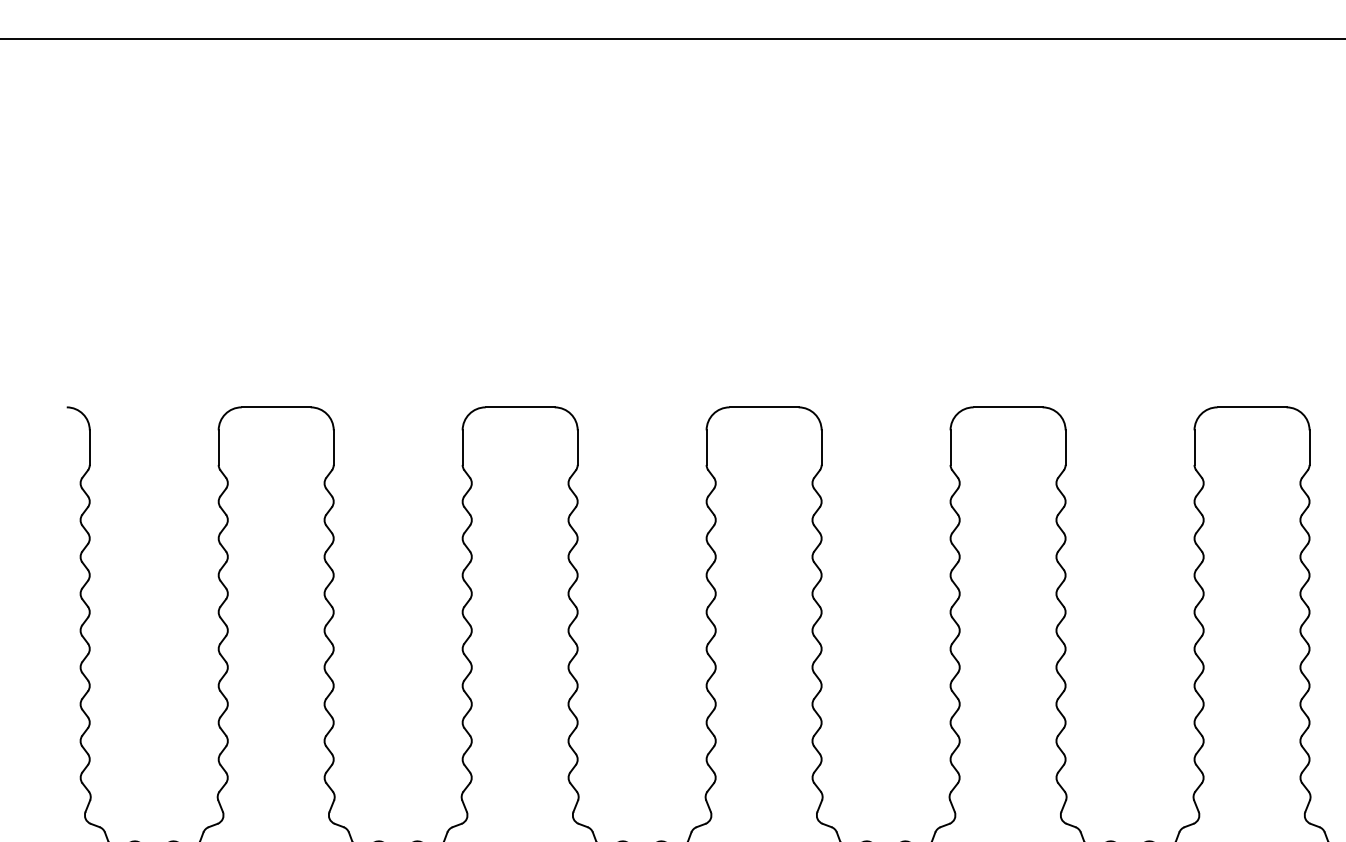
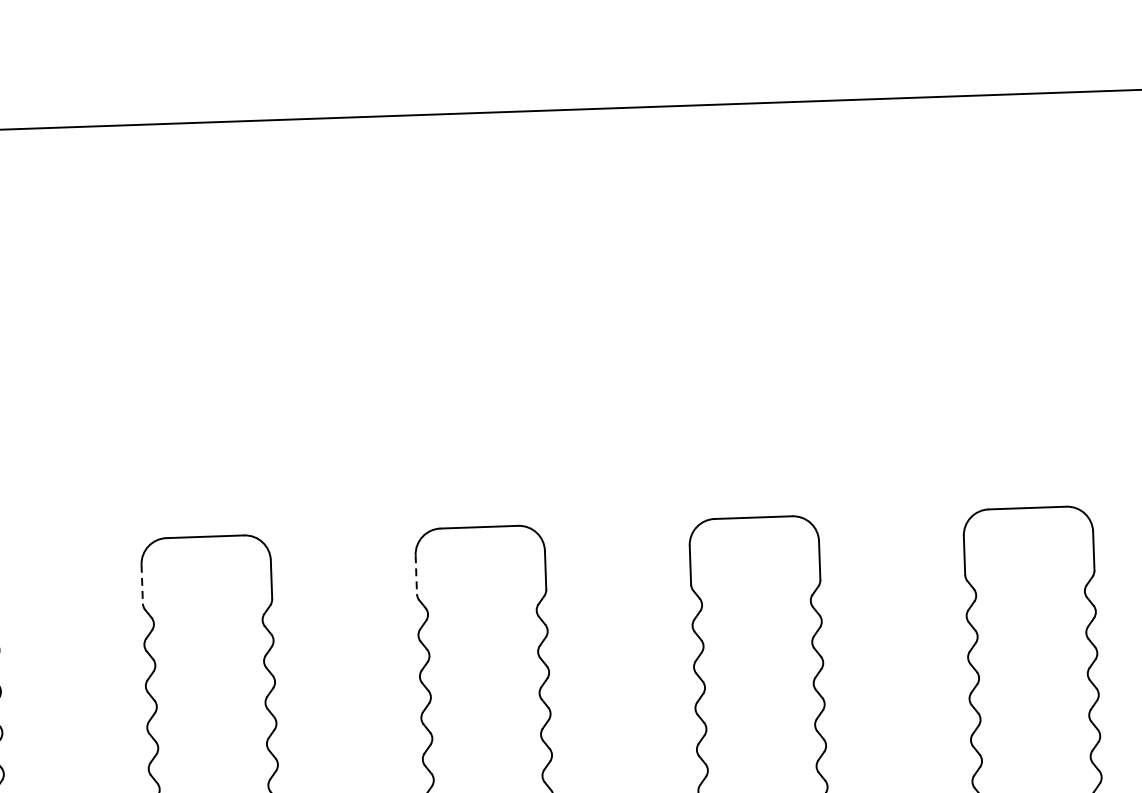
line: (462, 448) -> (142, 585), solid -> dashed
line: (706, 448) -> (416, 575), solid -> dashed

